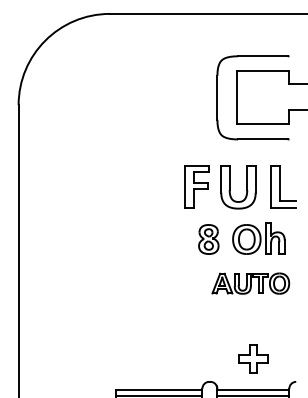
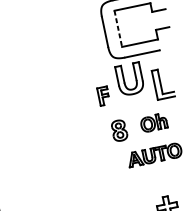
line: (236, 97) -> (118, 28), solid -> dashed
part: (196, 186) -> (103, 95), size x0.6
part: (230, 187) -> (124, 80), moved
part: (258, 238) -> (153, 122), size x0.7

